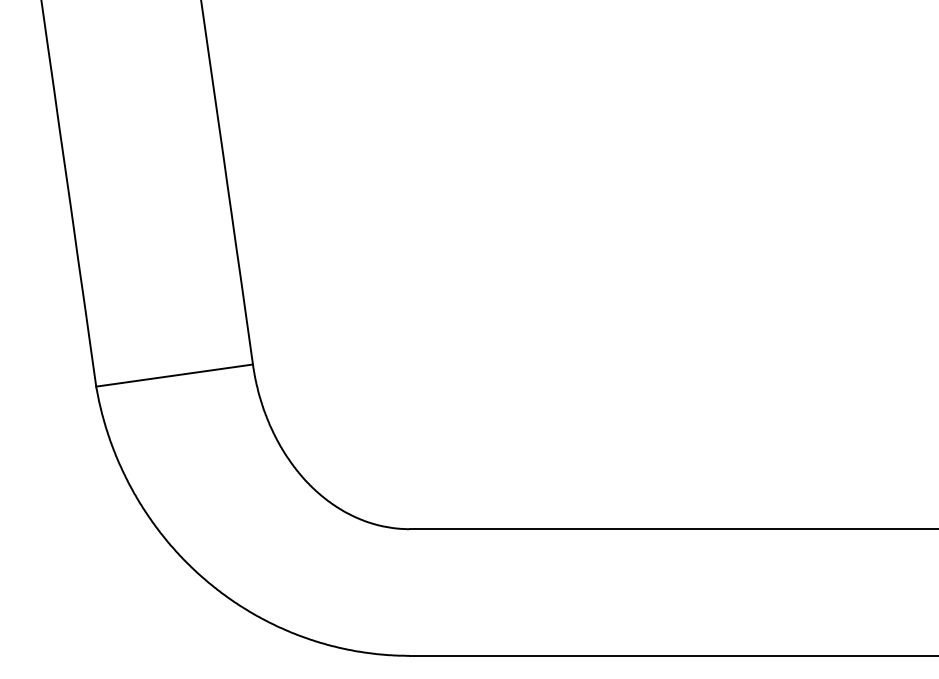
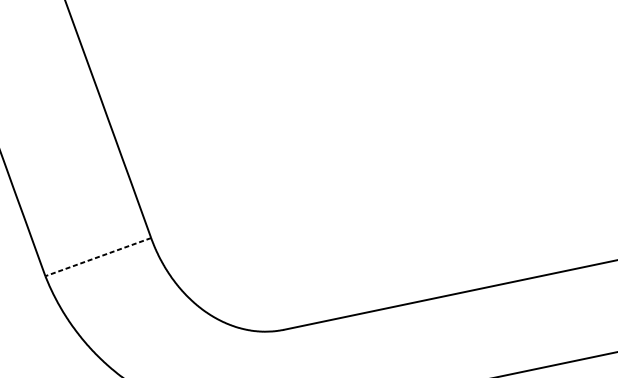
line: (174, 375) -> (98, 257), solid -> dashed

